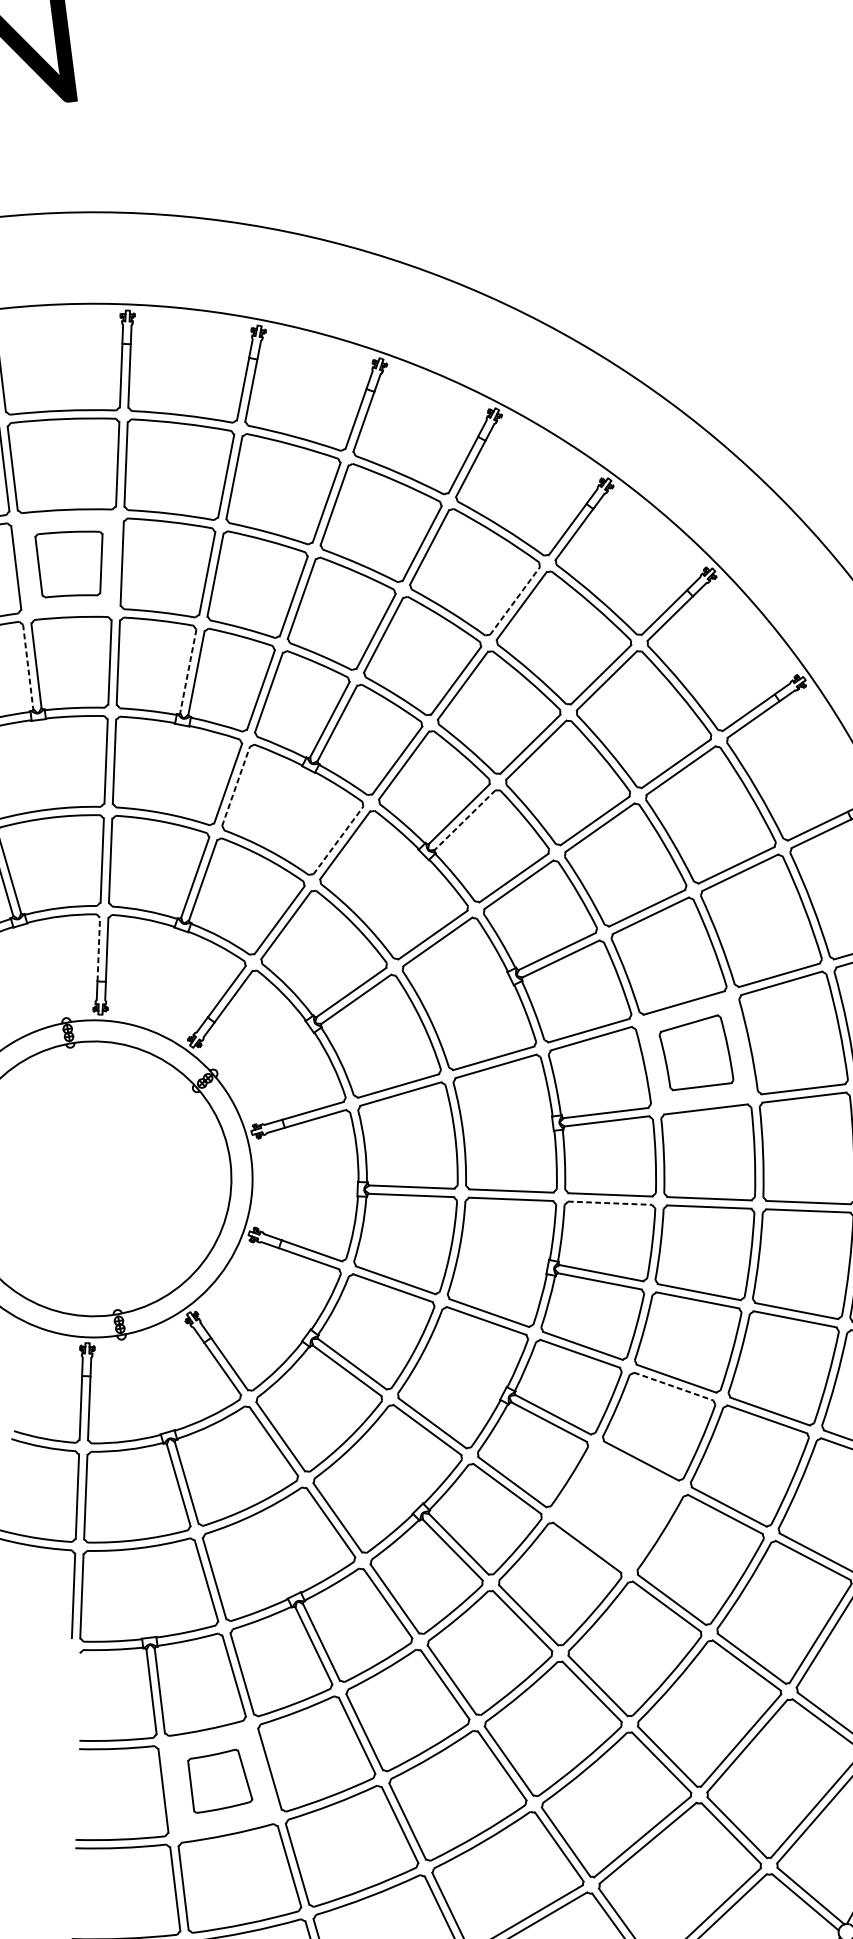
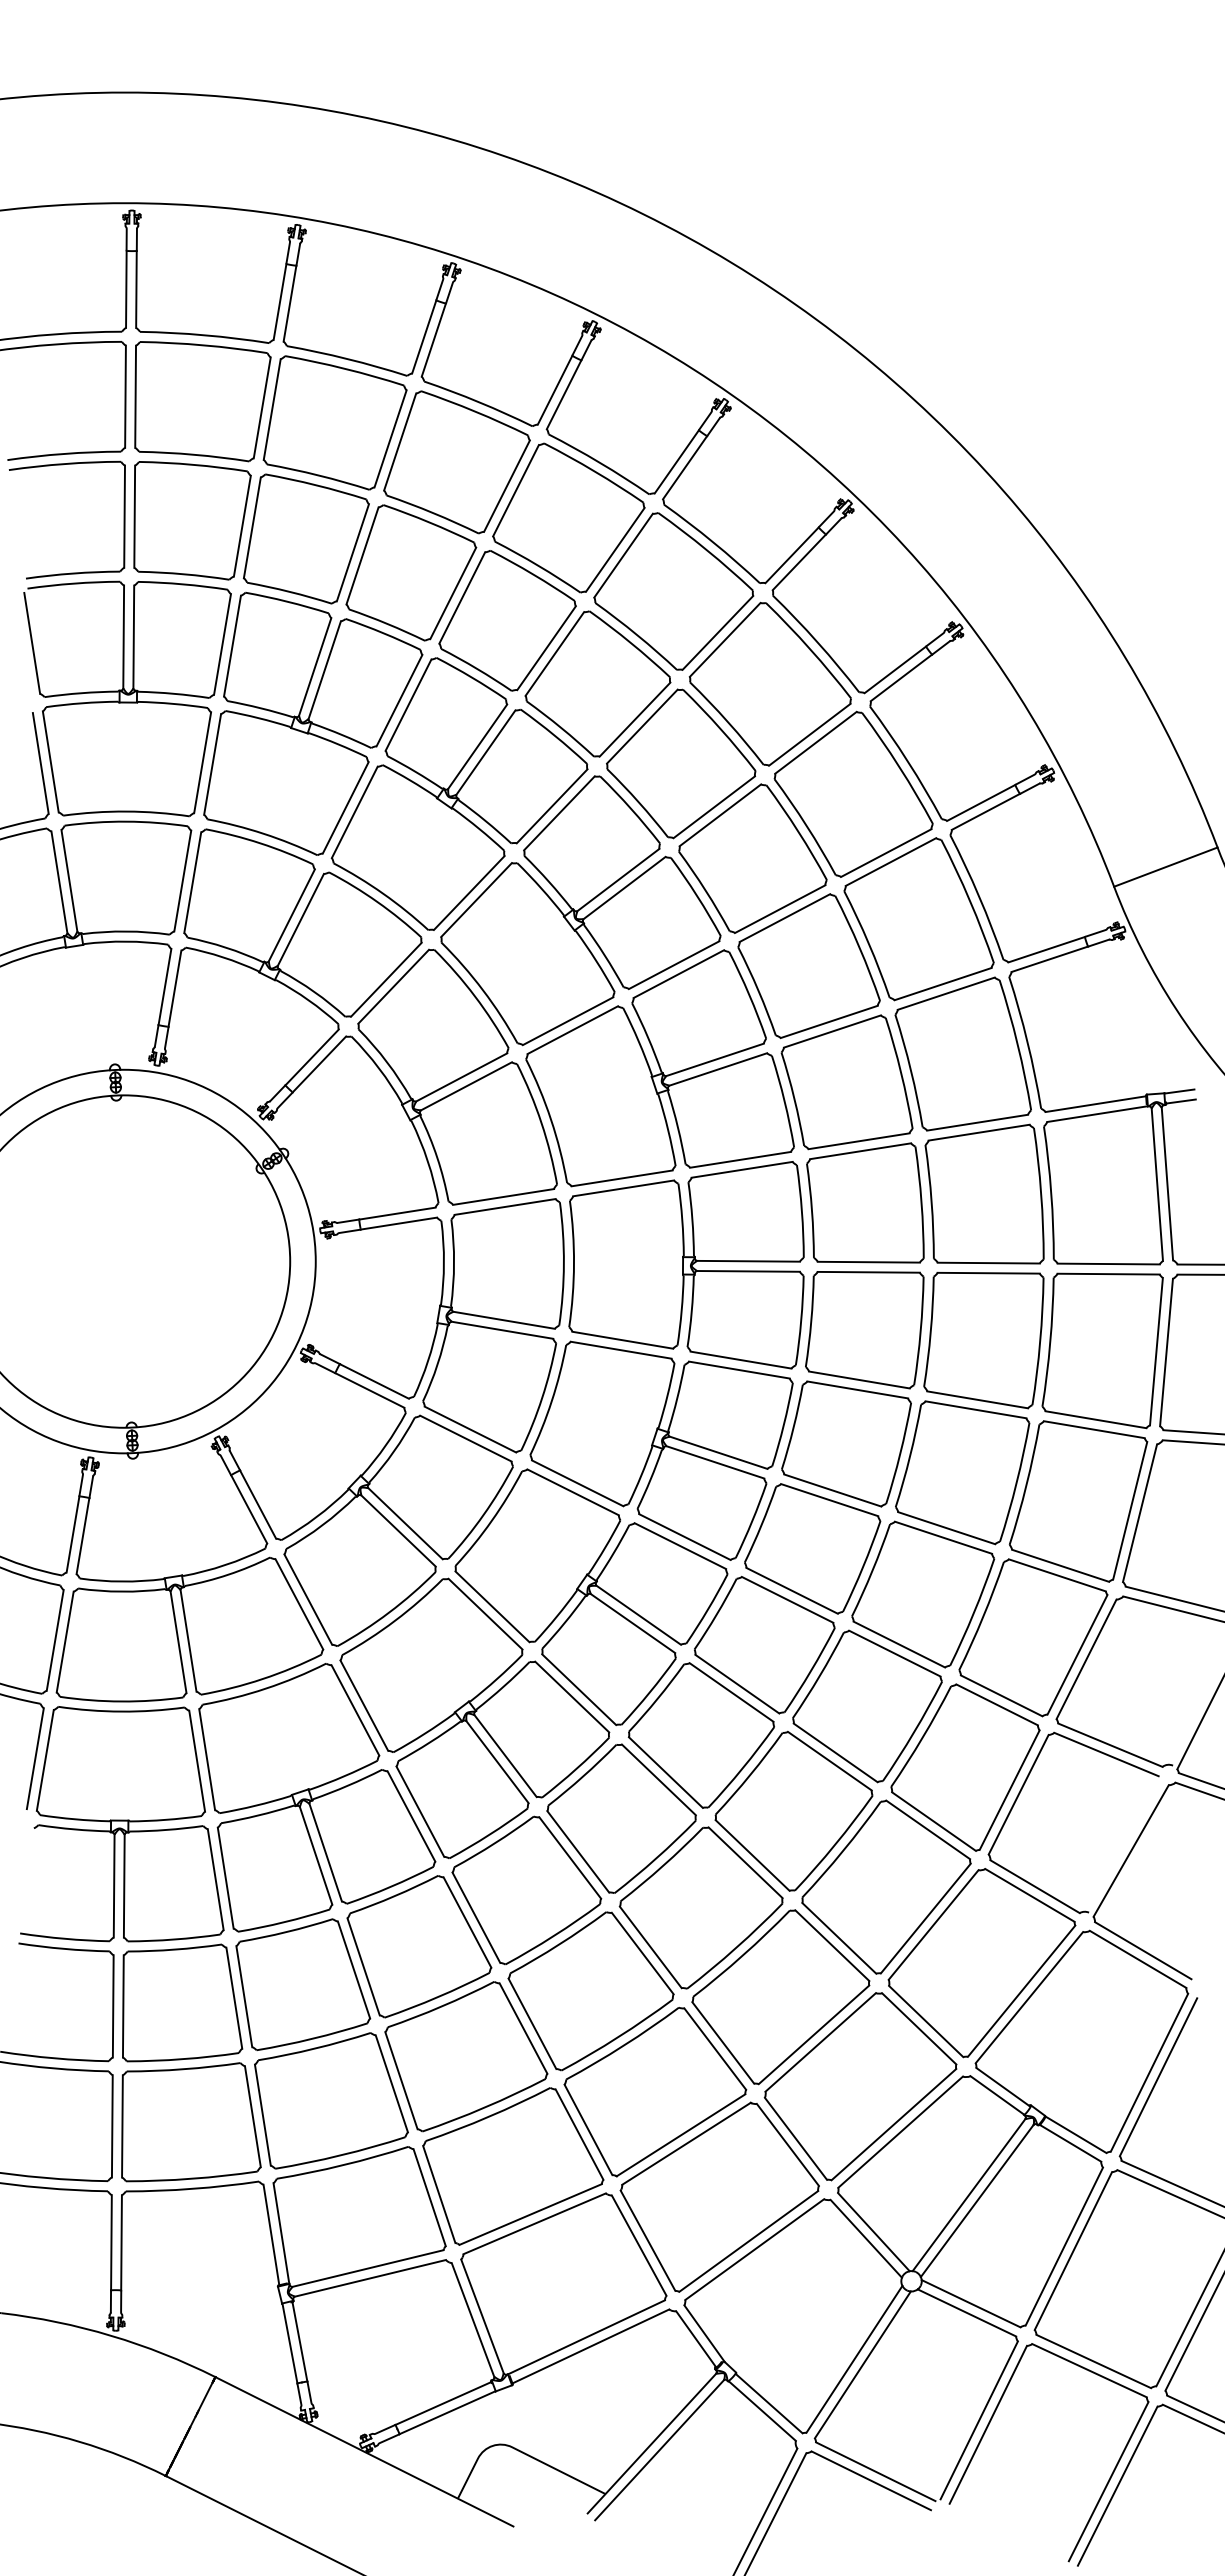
part: (72, 563) -> (192, 520), size x1.43
line: (515, 600) -> (718, 632), dashed -> solid
line: (28, 667) -> (123, 637), dashed -> solid
line: (188, 671) -> (315, 667), dashed -> solid
line: (235, 785) -> (354, 811), dashed -> solid
line: (465, 820) -> (624, 888), dashed -> solid
line: (338, 839) -> (469, 892), dashed -> solid
line: (98, 949) -> (164, 987), dashed -> solid
part: (695, 1052) -> (865, 1202), size x1.43
line: (610, 1203) -> (739, 1370), dashed -> solid
line: (674, 1387) -> (788, 1600), dashed -> solid
part: (616, 1506) -> (700, 1735), added
part: (219, 1780) -> (182, 2002), size x1.67

